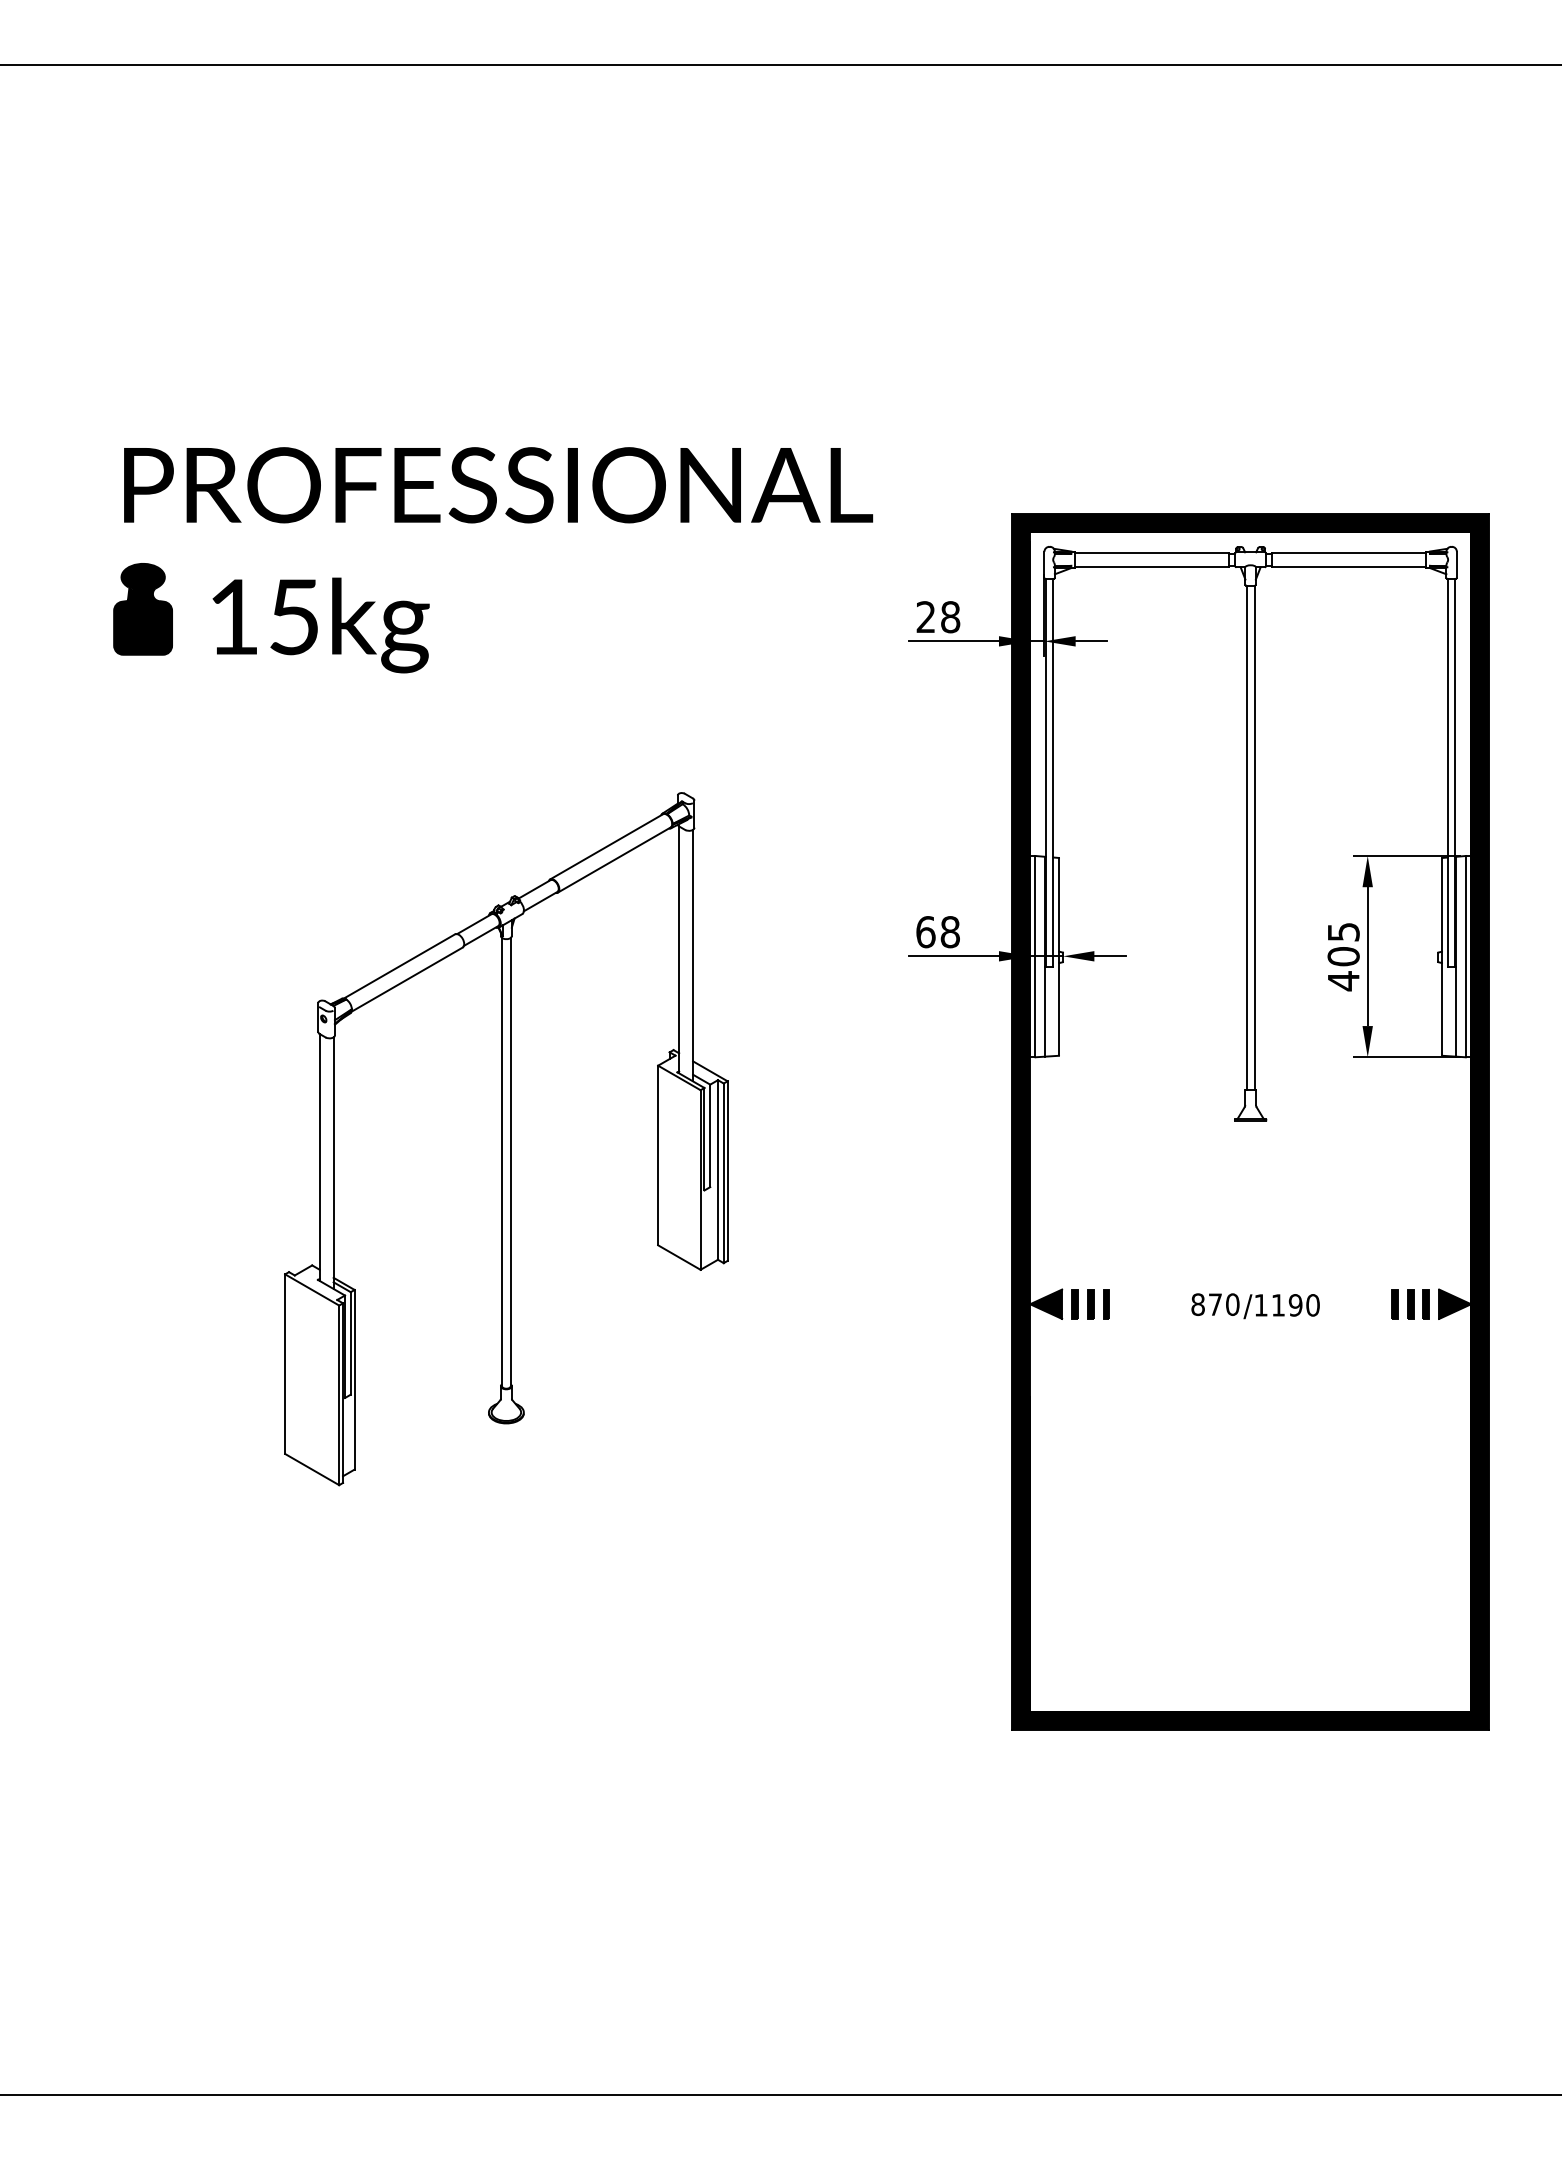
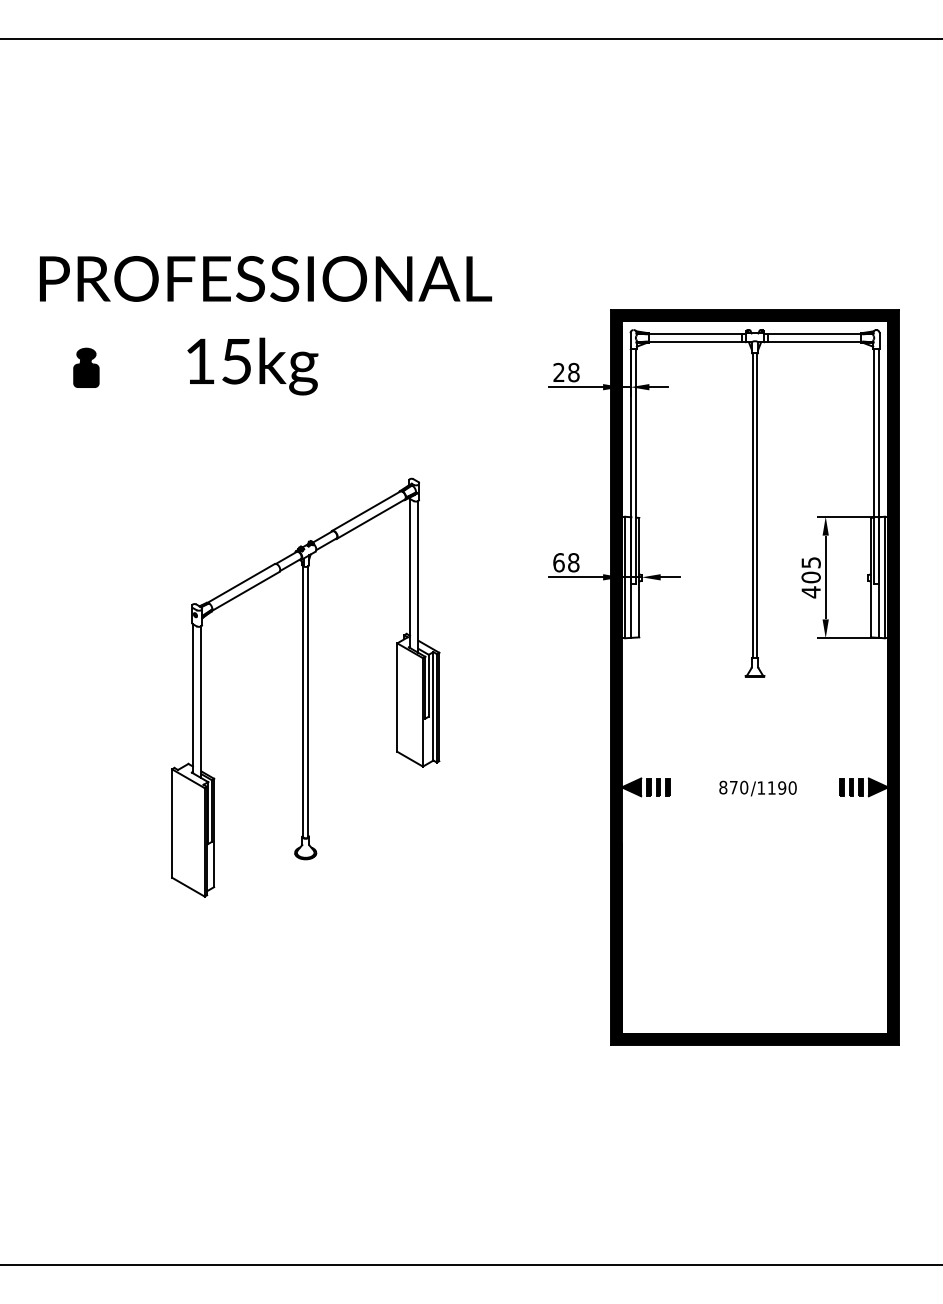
text: (499, 484) -> (266, 278), moved
part: (143, 608) -> (86, 367), size x0.7
text: (320, 625) -> (252, 366), moved

